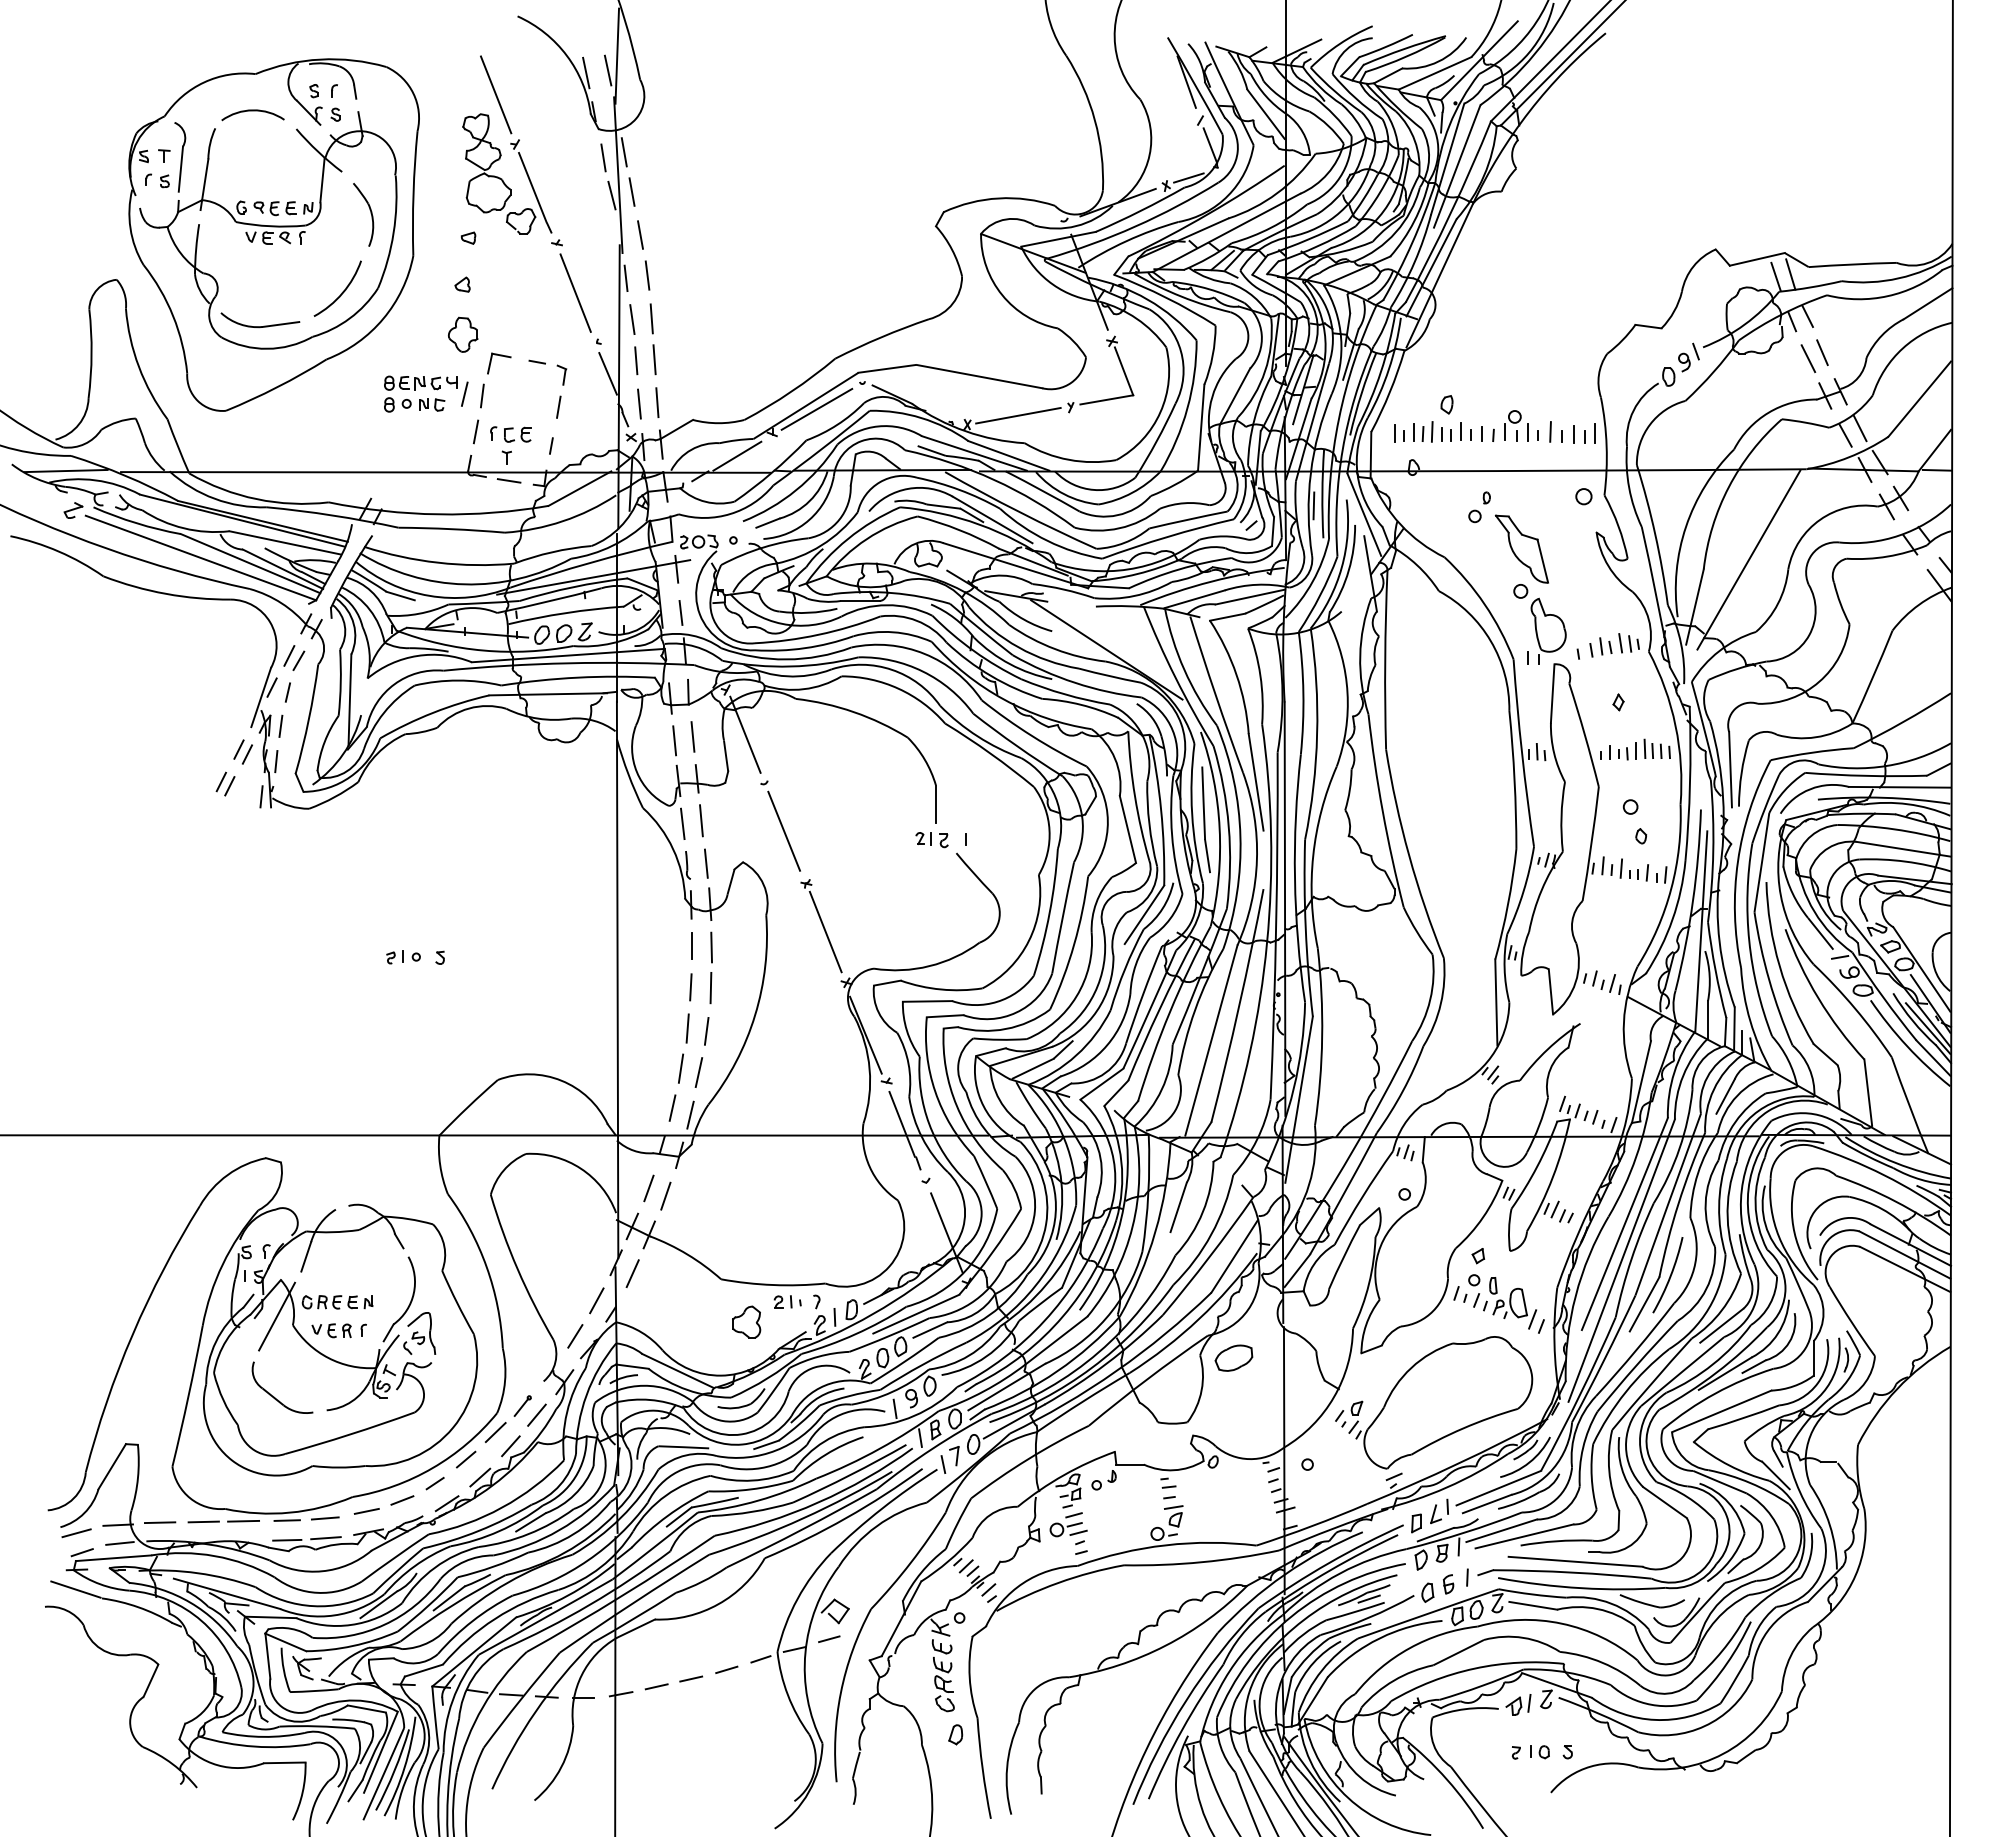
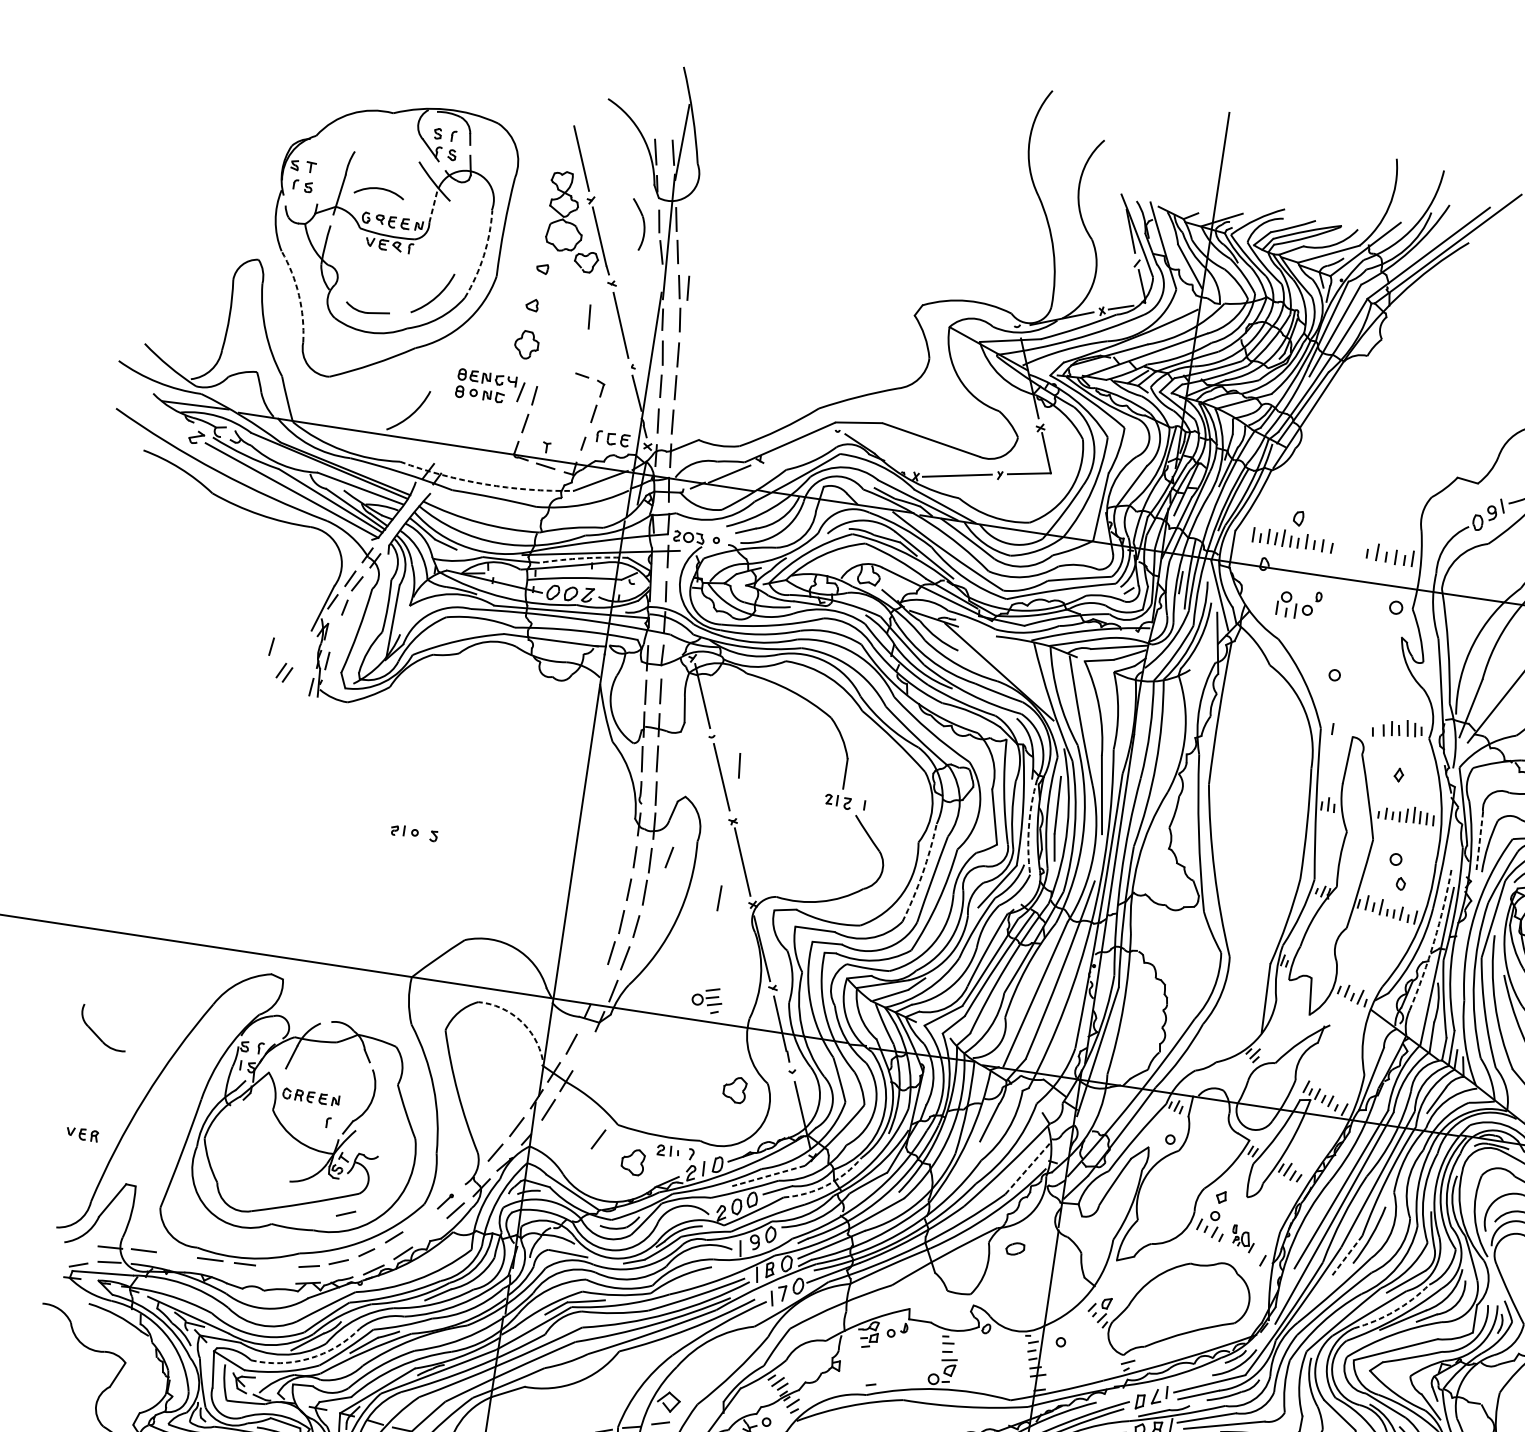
arc: (252, 111) -> (379, 189), moved
part: (180, 157) -> (323, 170), removed
line: (322, 180) -> (433, 205), solid -> dashed
part: (370, 213) -> (643, 224), moved
arc: (393, 232) -> (483, 255), solid -> dashed
line: (651, 234) -> (688, 287), added
line: (535, 288) -> (589, 316), added
arc: (173, 316) -> (299, 295), solid -> dashed
part: (260, 320) -> (367, 309), size x0.7
part: (499, 356) -> (552, 366), removed
line: (816, 408) -> (798, 445), removed
part: (1516, 425) -> (1286, 604), moved
part: (510, 434) -> (612, 438), moved
arc: (333, 441) -> (411, 414), added
arc: (438, 514) -> (485, 484), solid -> dashed
part: (1521, 548) -> (1340, 641), removed
arc: (573, 587) -> (583, 558), solid -> dashed
part: (1548, 630) -> (1352, 709), removed
line: (280, 725) -> (271, 645), moved
part: (242, 751) -> (301, 648), removed
line: (1730, 769) -> (1479, 841), solid -> dashed
line: (803, 813) -> (739, 765), added
arc: (1172, 835) -> (1029, 827), solid -> dashed
arc: (1693, 900) -> (1434, 941), solid -> dashed
arc: (1049, 913) -> (922, 874), solid -> dashed
line: (803, 981) -> (719, 898), added
line: (672, 1107) -> (669, 857), moved
arc: (580, 1168) -> (519, 1020), solid -> dashed
line: (665, 1195) -> (583, 1051), removed
part: (858, 1213) -> (734, 1089), added
line: (1234, 1256) -> (1027, 1168), solid -> dashed
line: (699, 1300) -> (598, 1139), added
part: (1512, 1303) -> (1242, 1239), size x0.6
line: (1644, 1304) -> (1347, 1255), solid -> dashed
line: (915, 1314) -> (767, 1176), solid -> dashed
arc: (989, 1315) -> (826, 1185), solid -> dashed
line: (277, 1316) -> (261, 1101), removed
part: (331, 1330) -> (82, 1134), moved
part: (419, 1333) -> (372, 1131), removed
part: (1233, 1357) -> (1015, 1248), size x0.6
arc: (1713, 1364) -> (1394, 1311), solid -> dashed
part: (274, 1396) -> (96, 1034), moved
line: (495, 1432) -> (420, 1219), removed
line: (402, 1439) -> (346, 1213), added
line: (510, 1446) -> (430, 1232), removed
line: (324, 1518) -> (274, 1267), removed
line: (203, 1521) -> (178, 1254), removed
part: (1068, 1528) -> (707, 999), moved
line: (76, 1533) -> (76, 1249), removed
line: (325, 1538) -> (273, 1283), removed
line: (287, 1539) -> (242, 1279), removed
line: (75, 1589) -> (68, 1293), removed
arc: (384, 1624) -> (309, 1358), solid -> dashed

